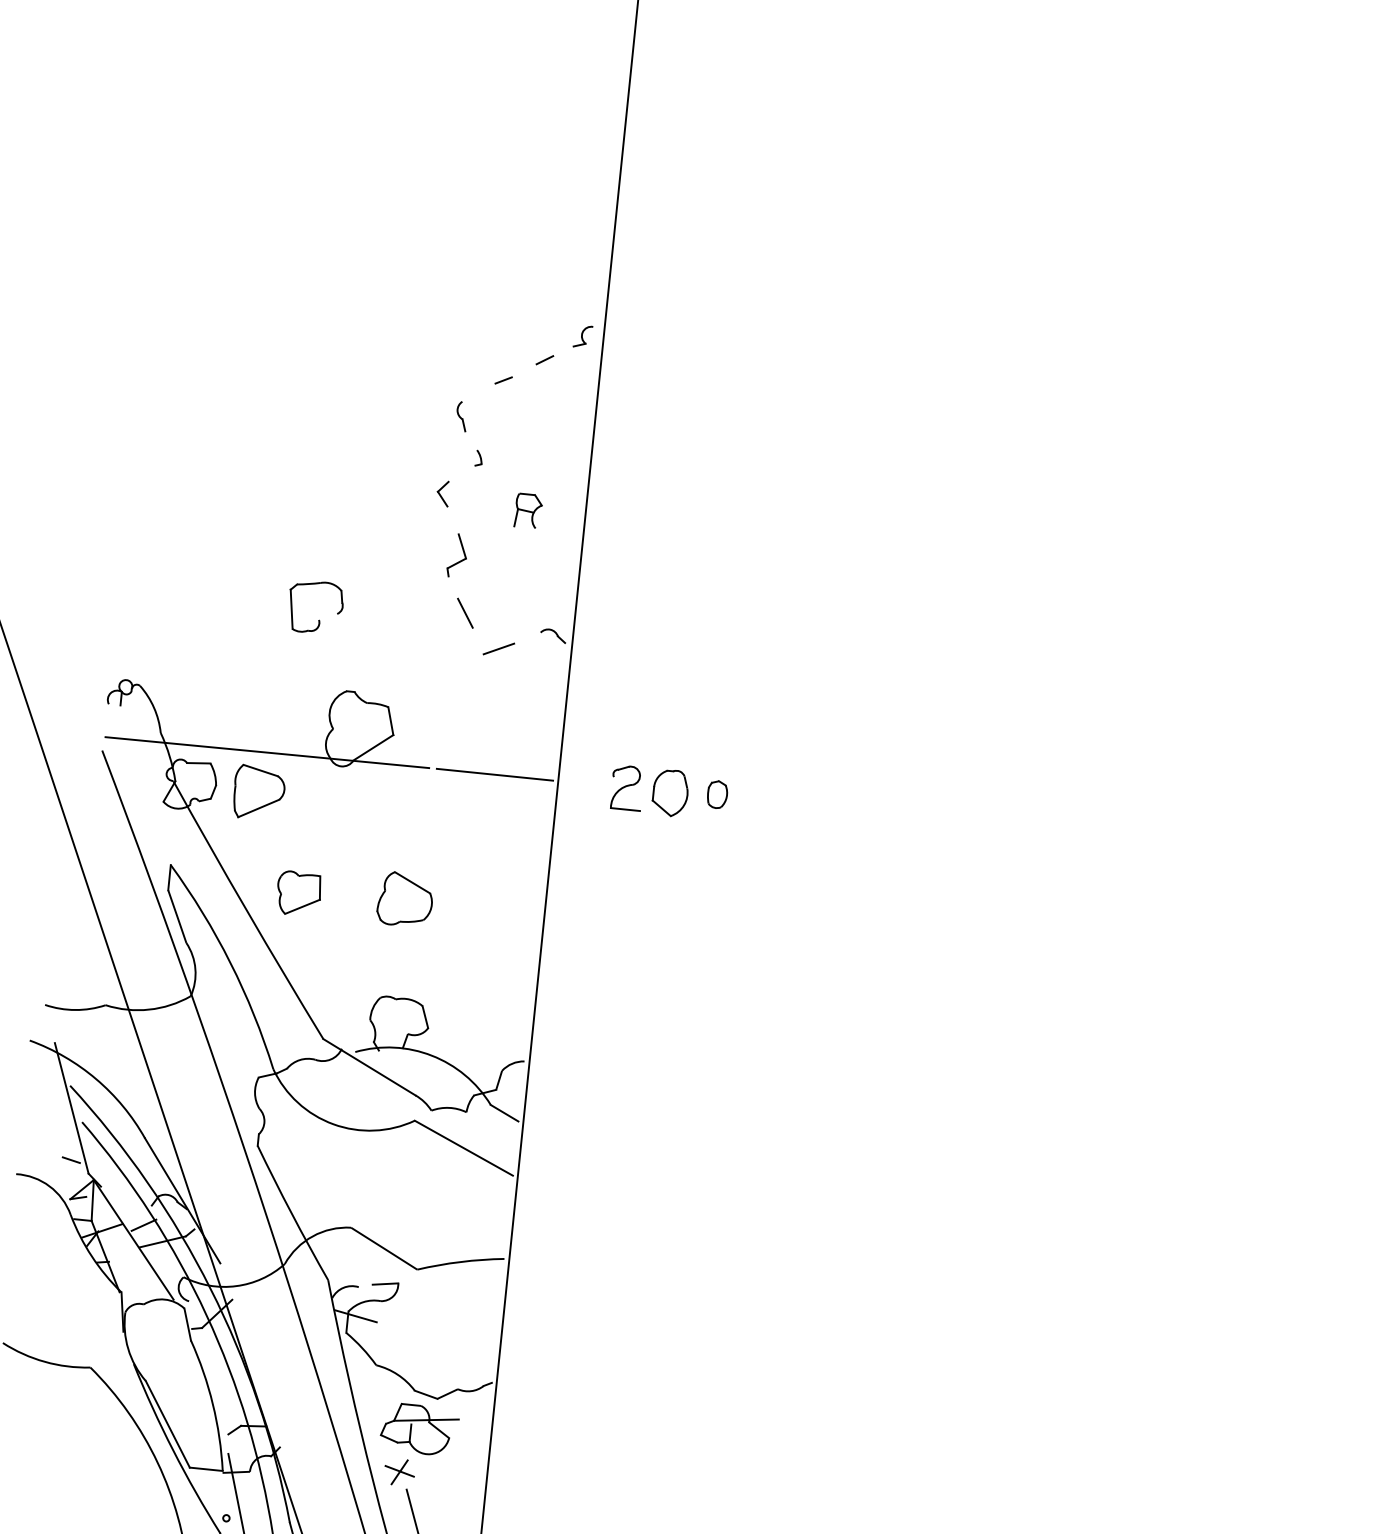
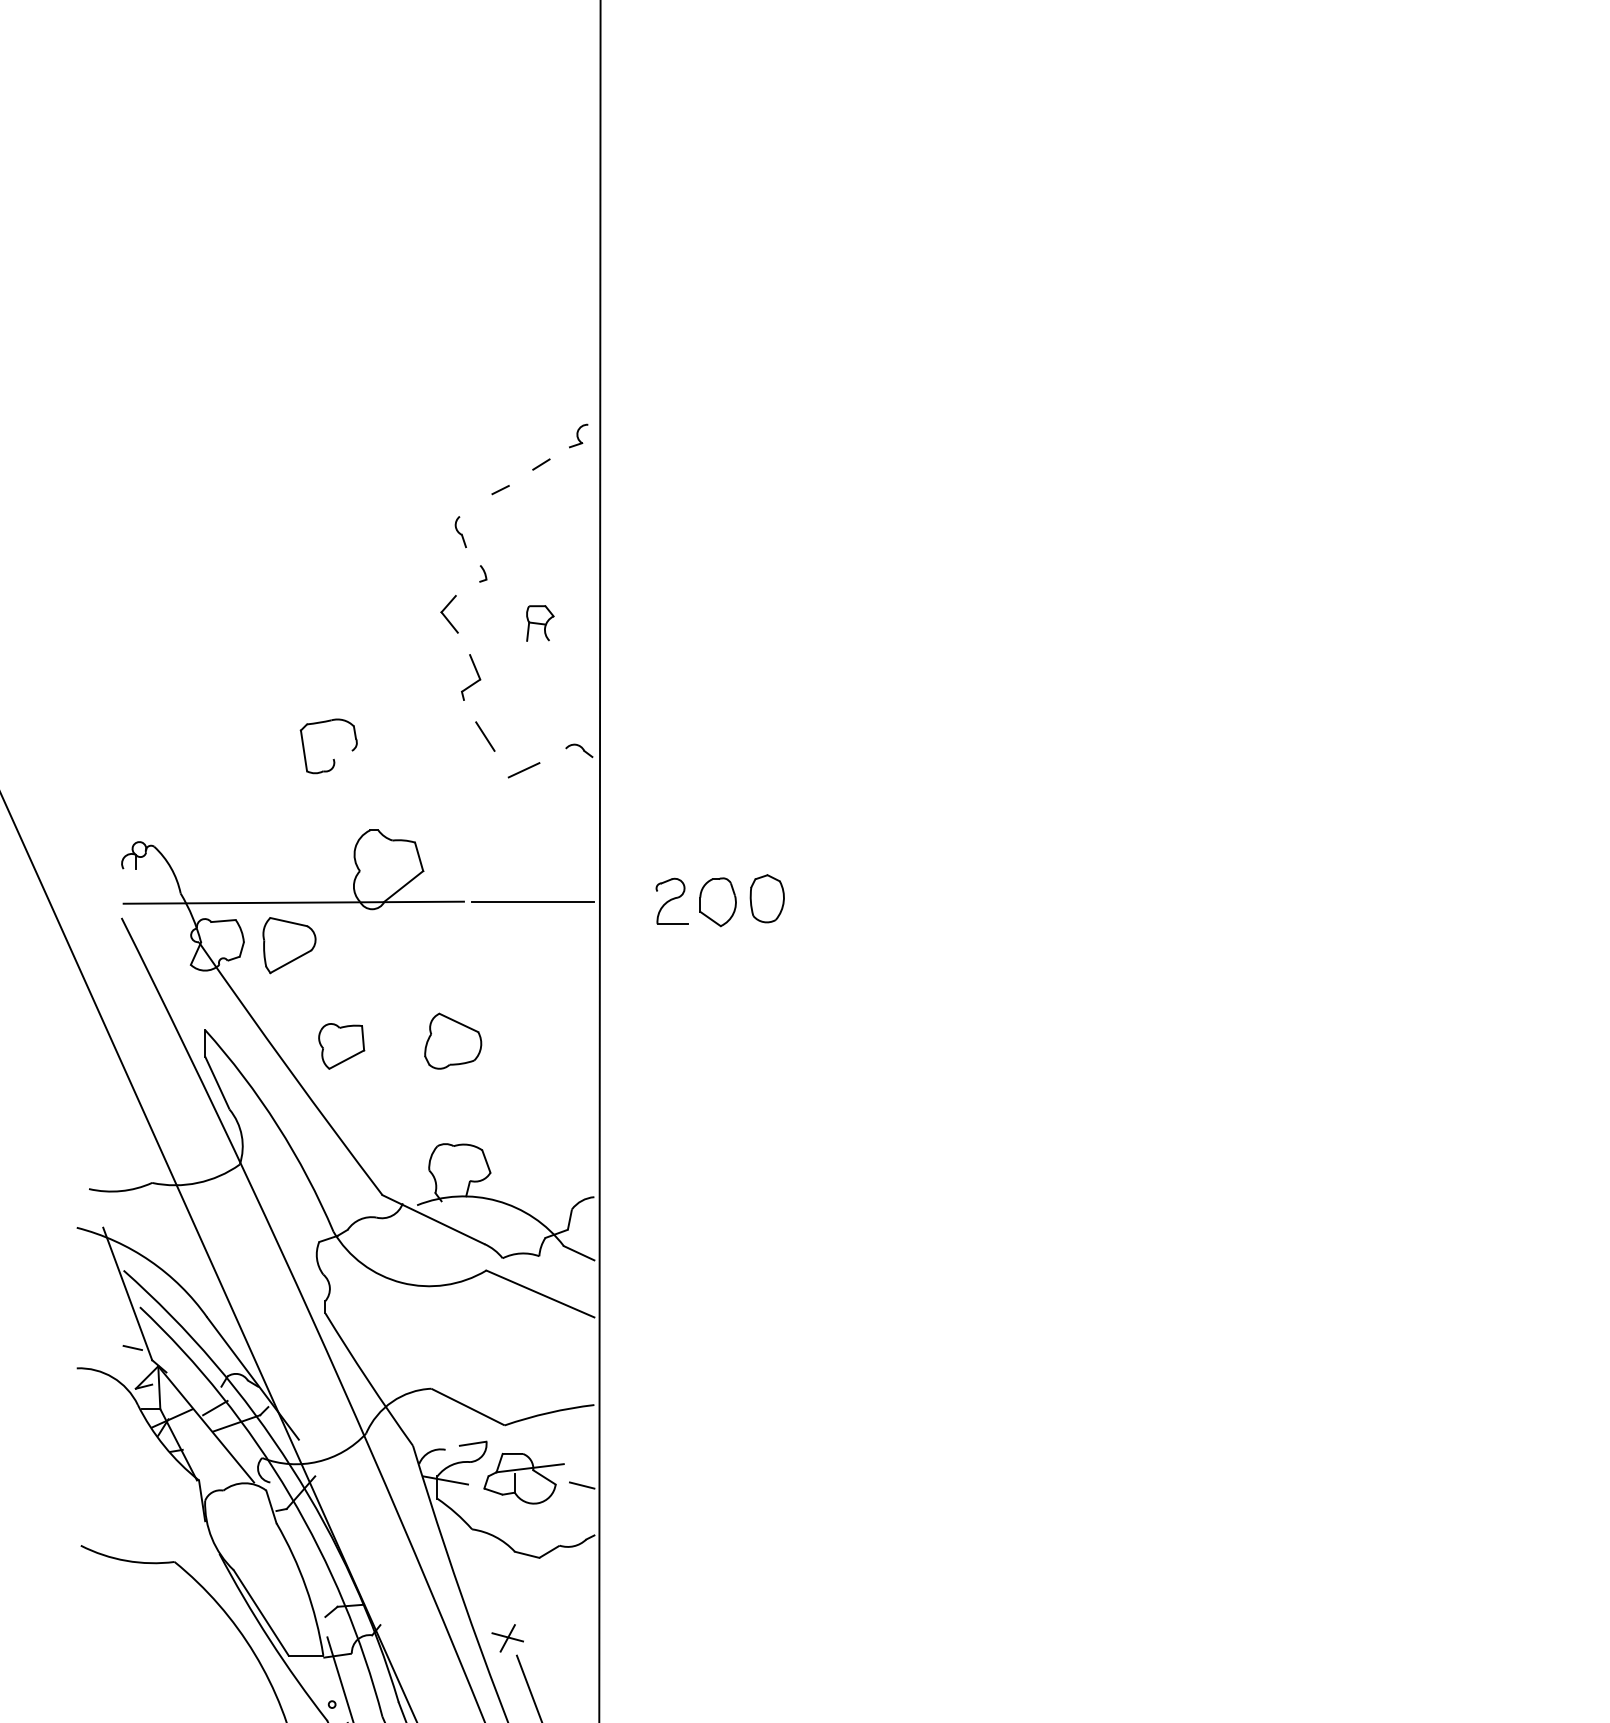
part: (443, 493) -> (449, 614), size x1.43
part: (716, 794) -> (766, 898), size x1.67
line: (484, 1334) -> (581, 1485), added
part: (419, 1429) -> (523, 1478), moved

